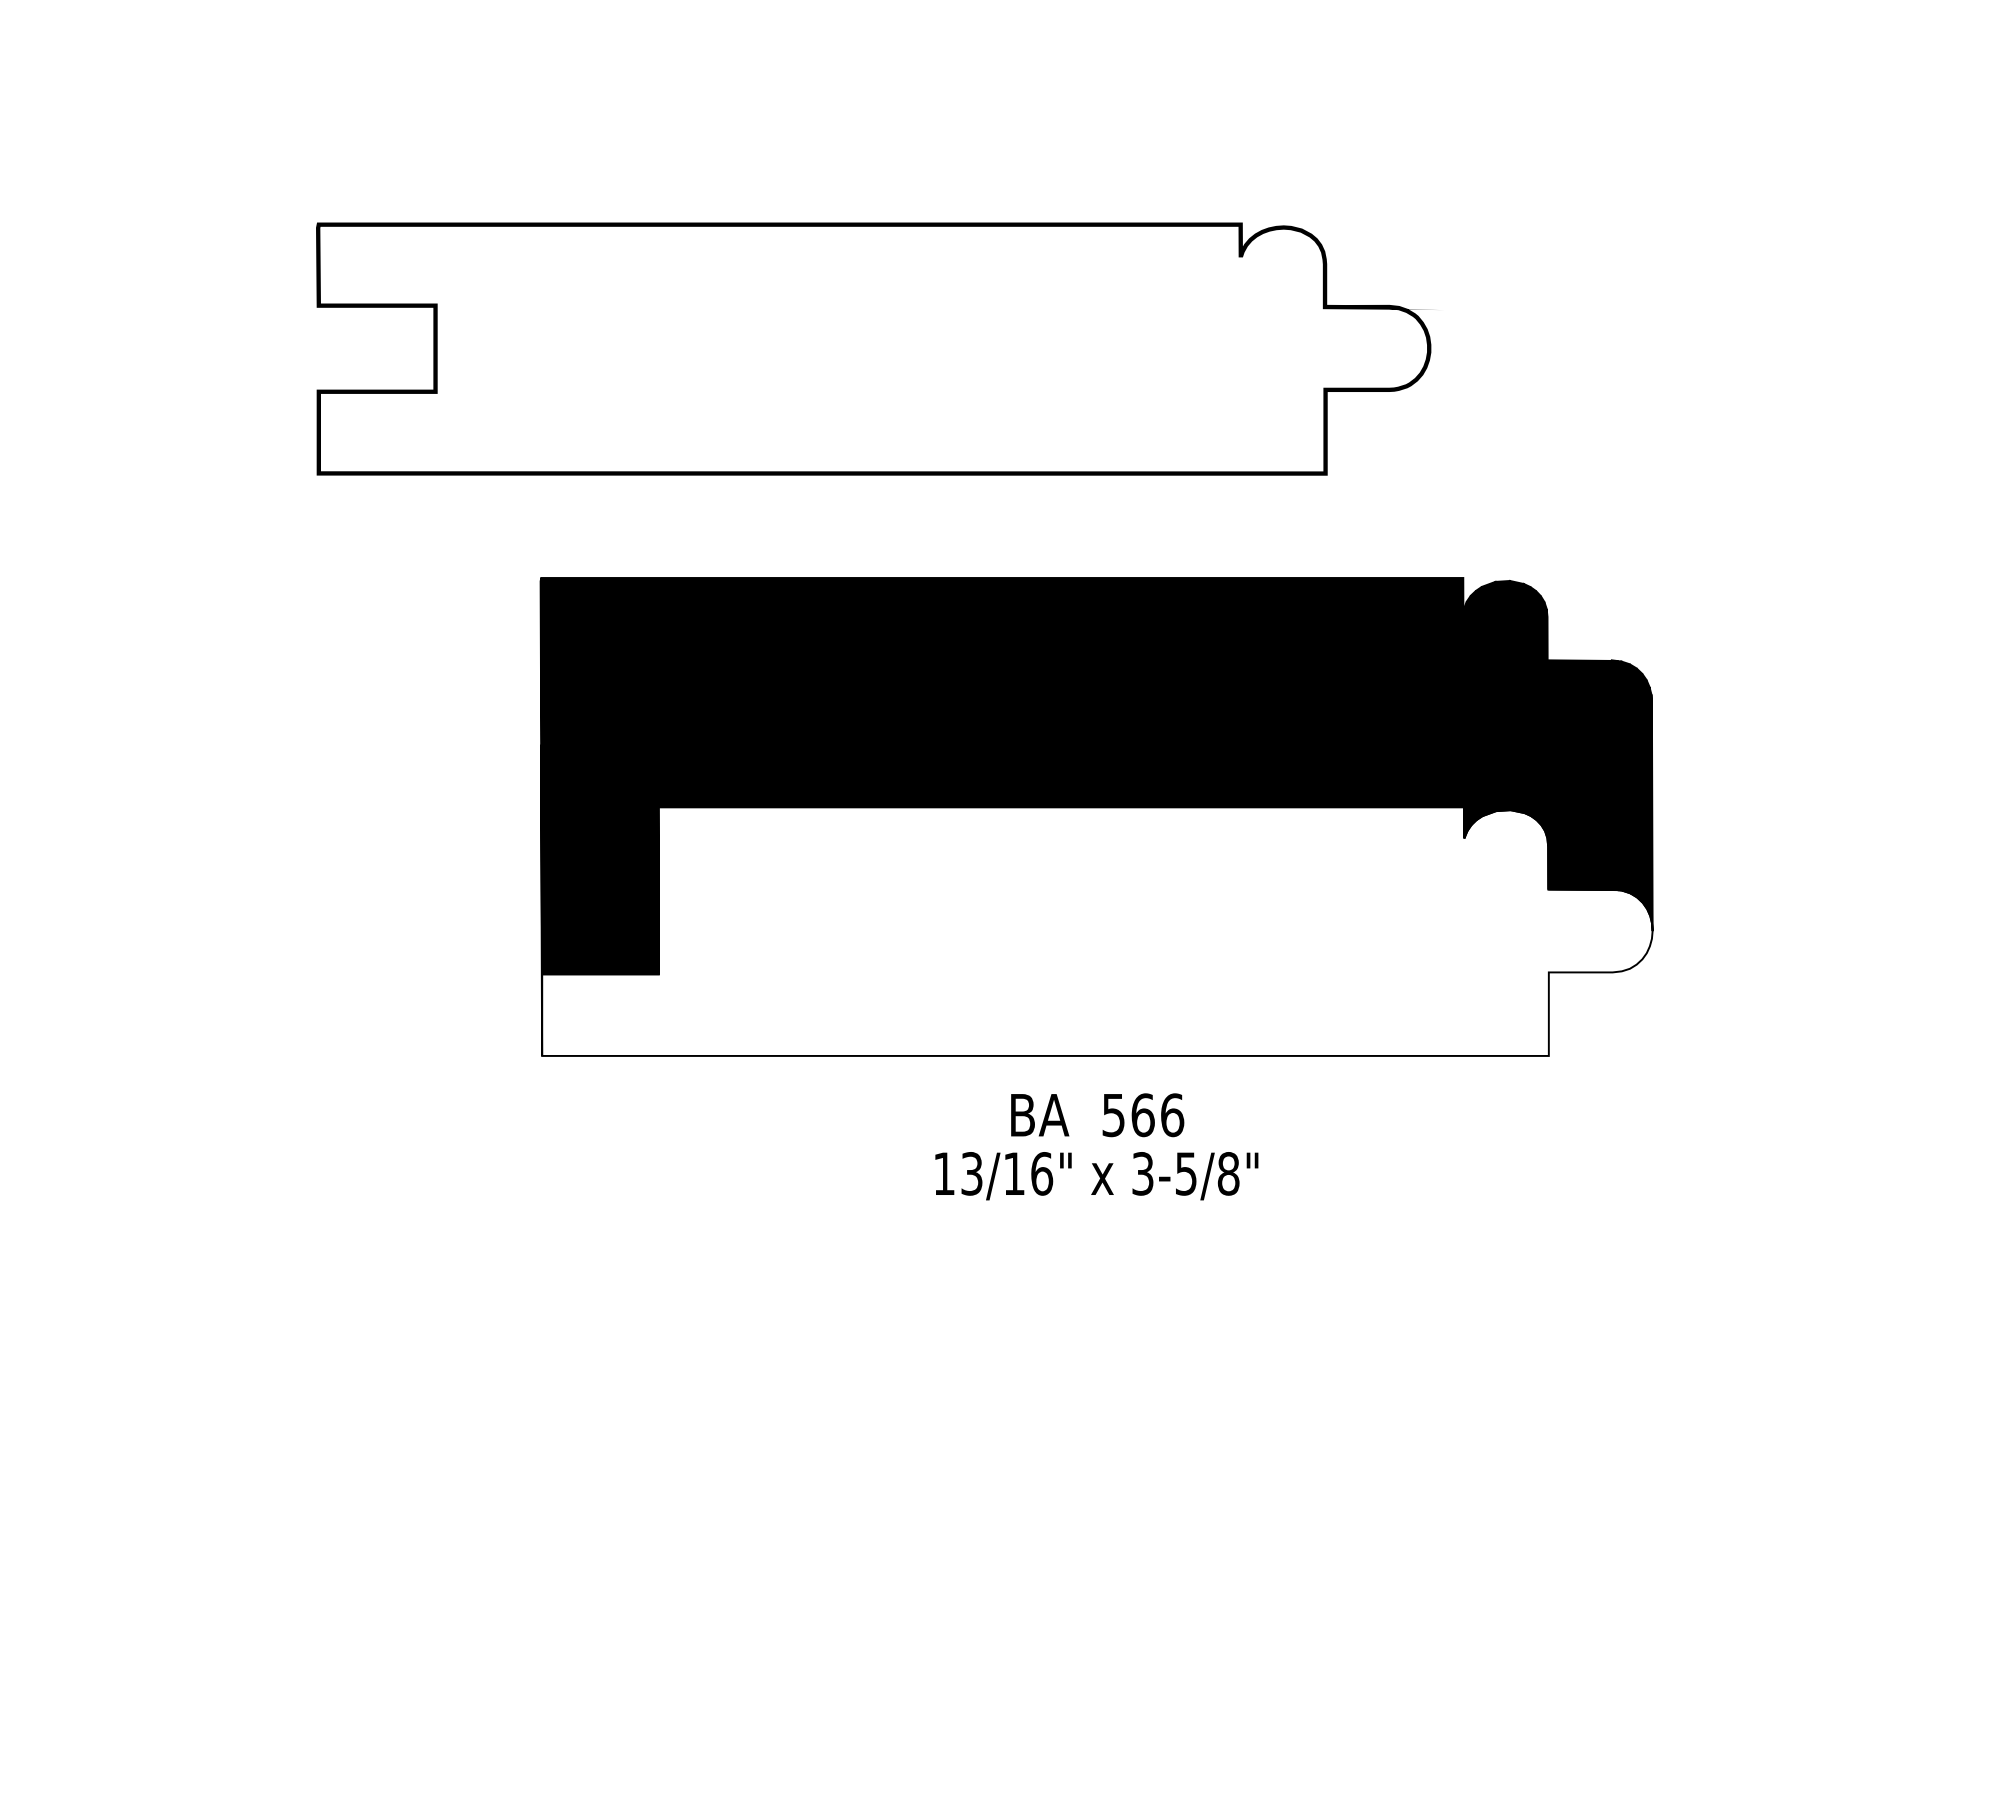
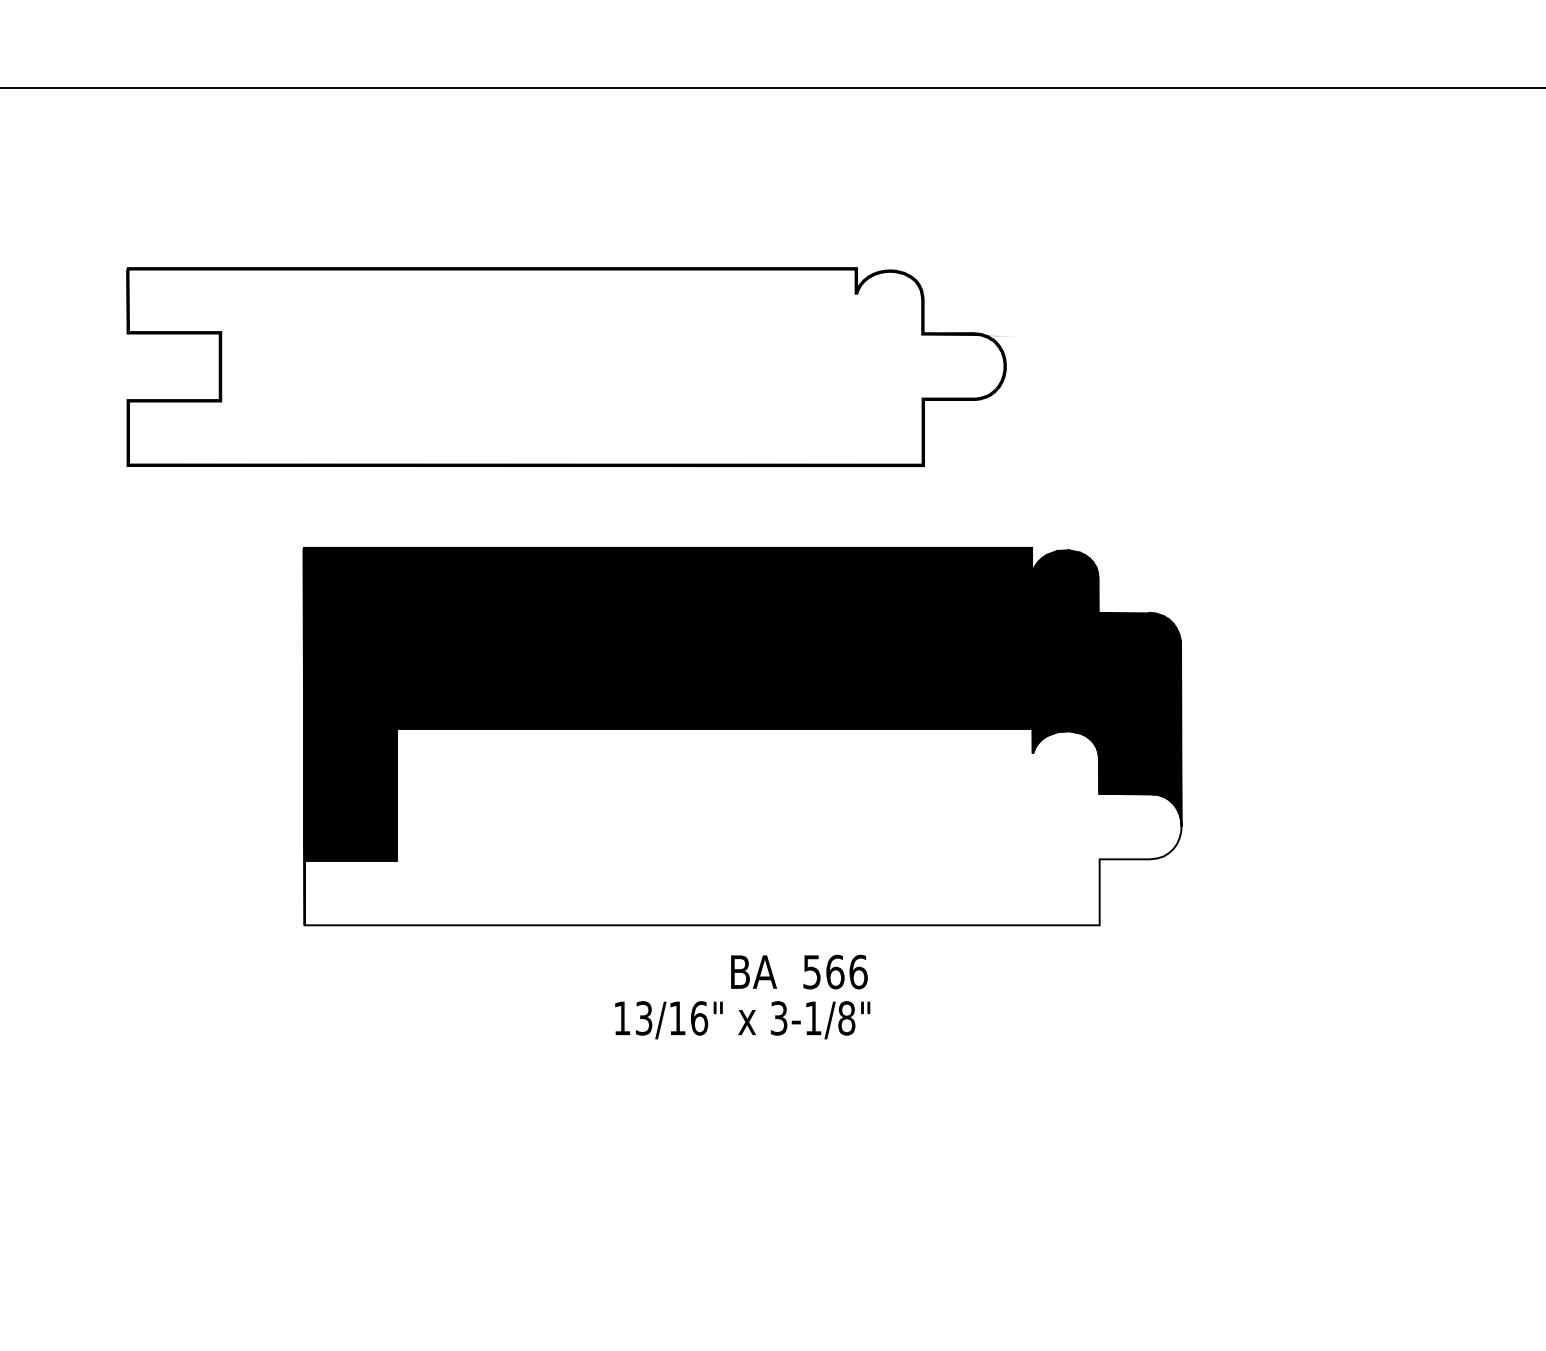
text: (1097, 1115) -> (799, 972), moved
text: (1186, 1173) -> (813, 1018), 3-5/8" -> 3-1/8"

